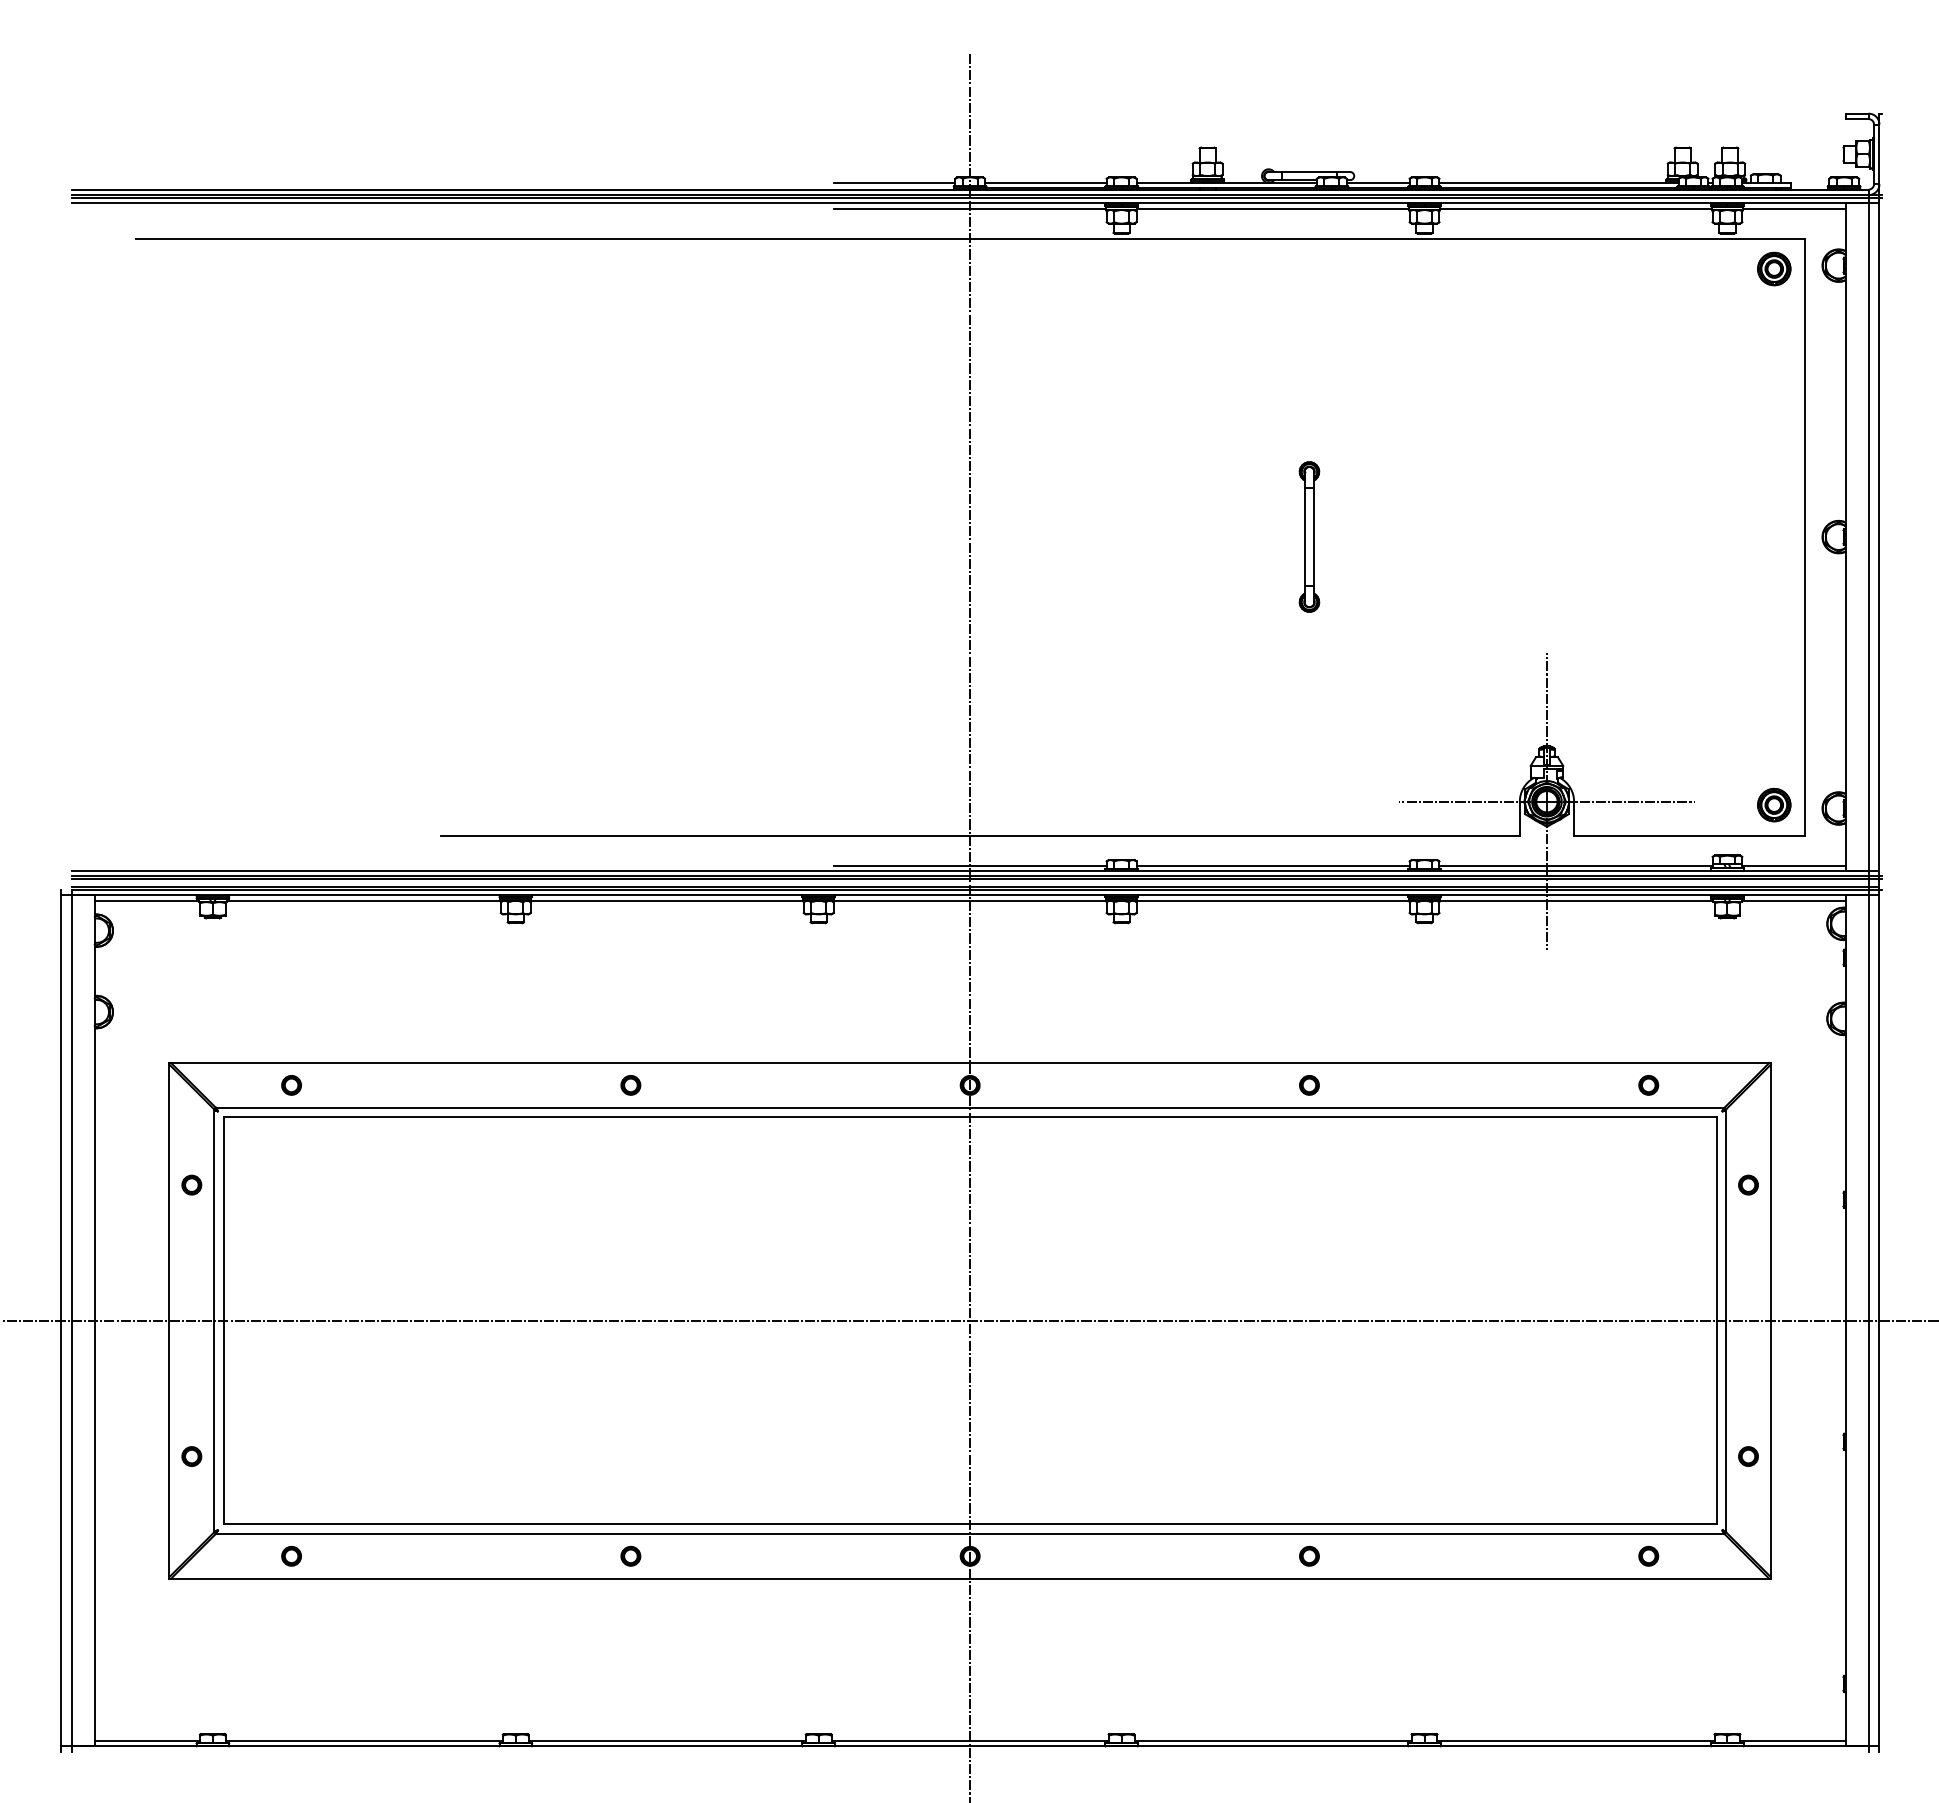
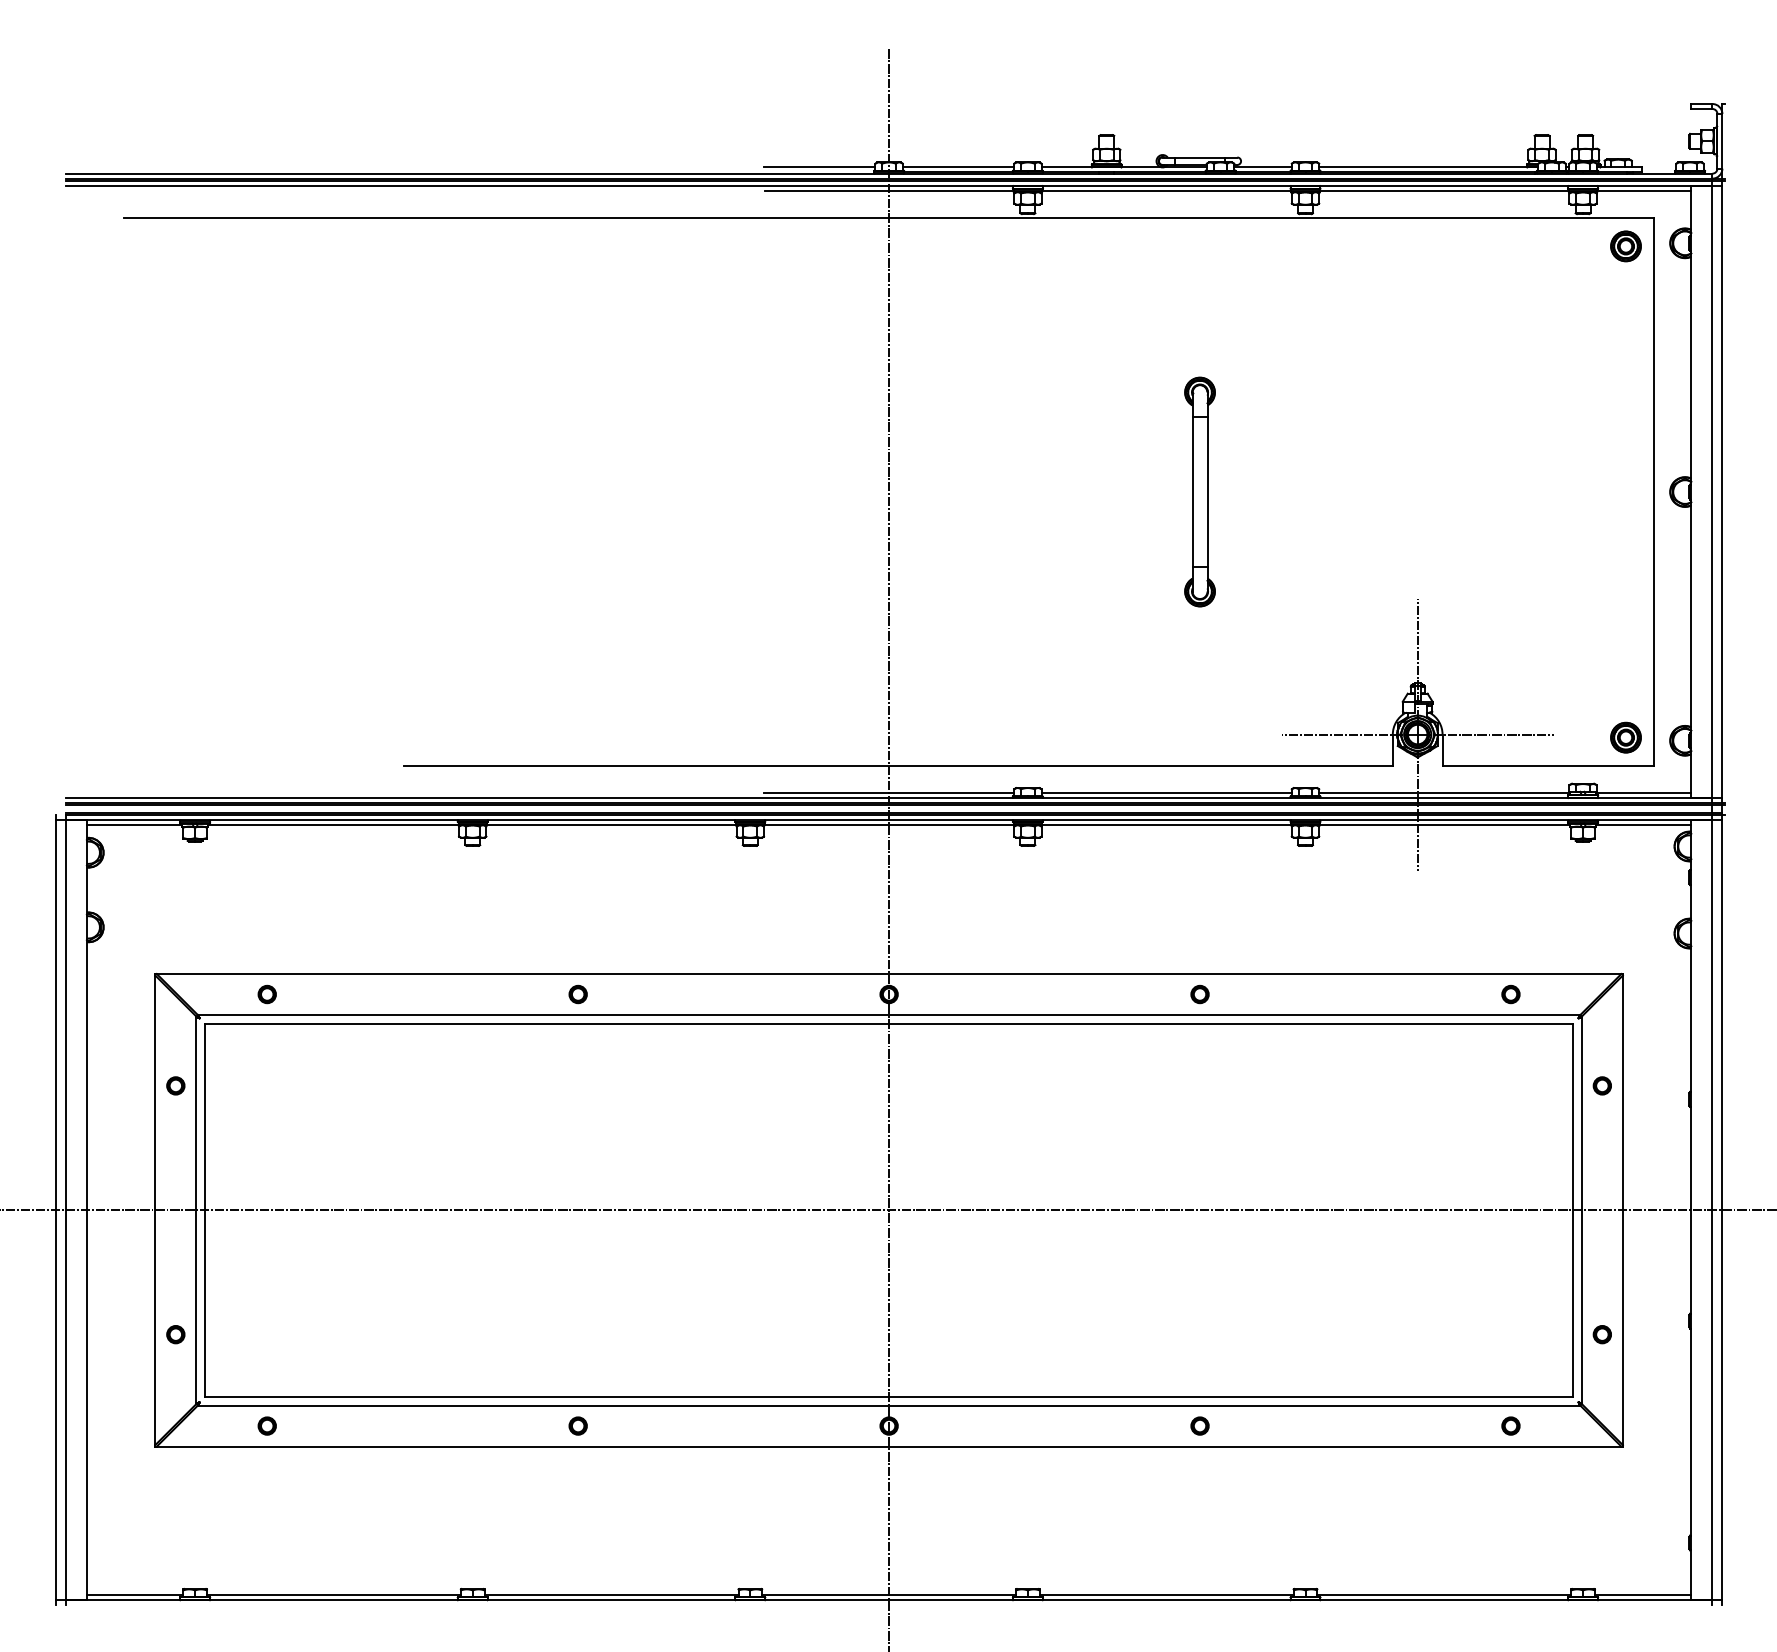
part: (1309, 536) -> (1200, 491), size x1.67

